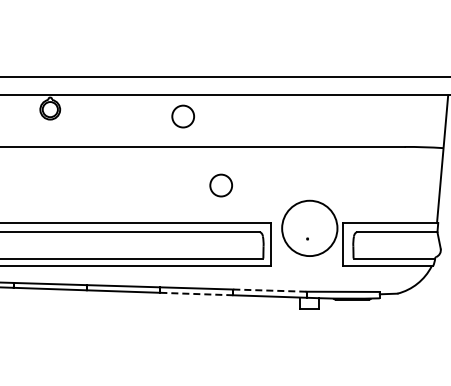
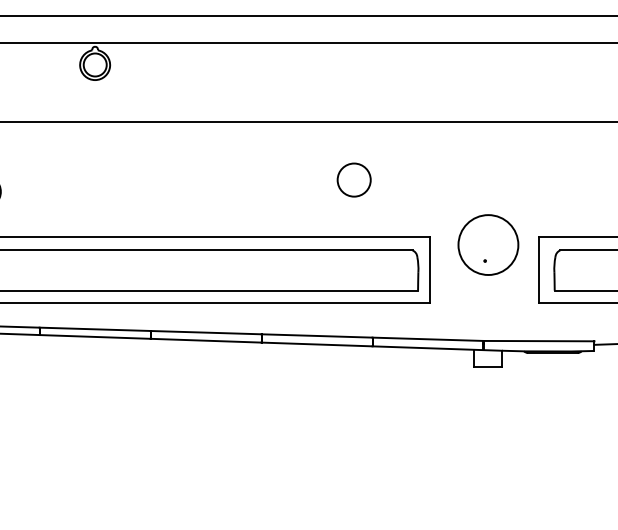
circle: (182, 116) -> (295, 75), removed
circle: (309, 228) -> (487, 245), size x0.71
line: (269, 290) -> (427, 339), dashed -> solid
line: (196, 294) -> (316, 345), dashed -> solid

